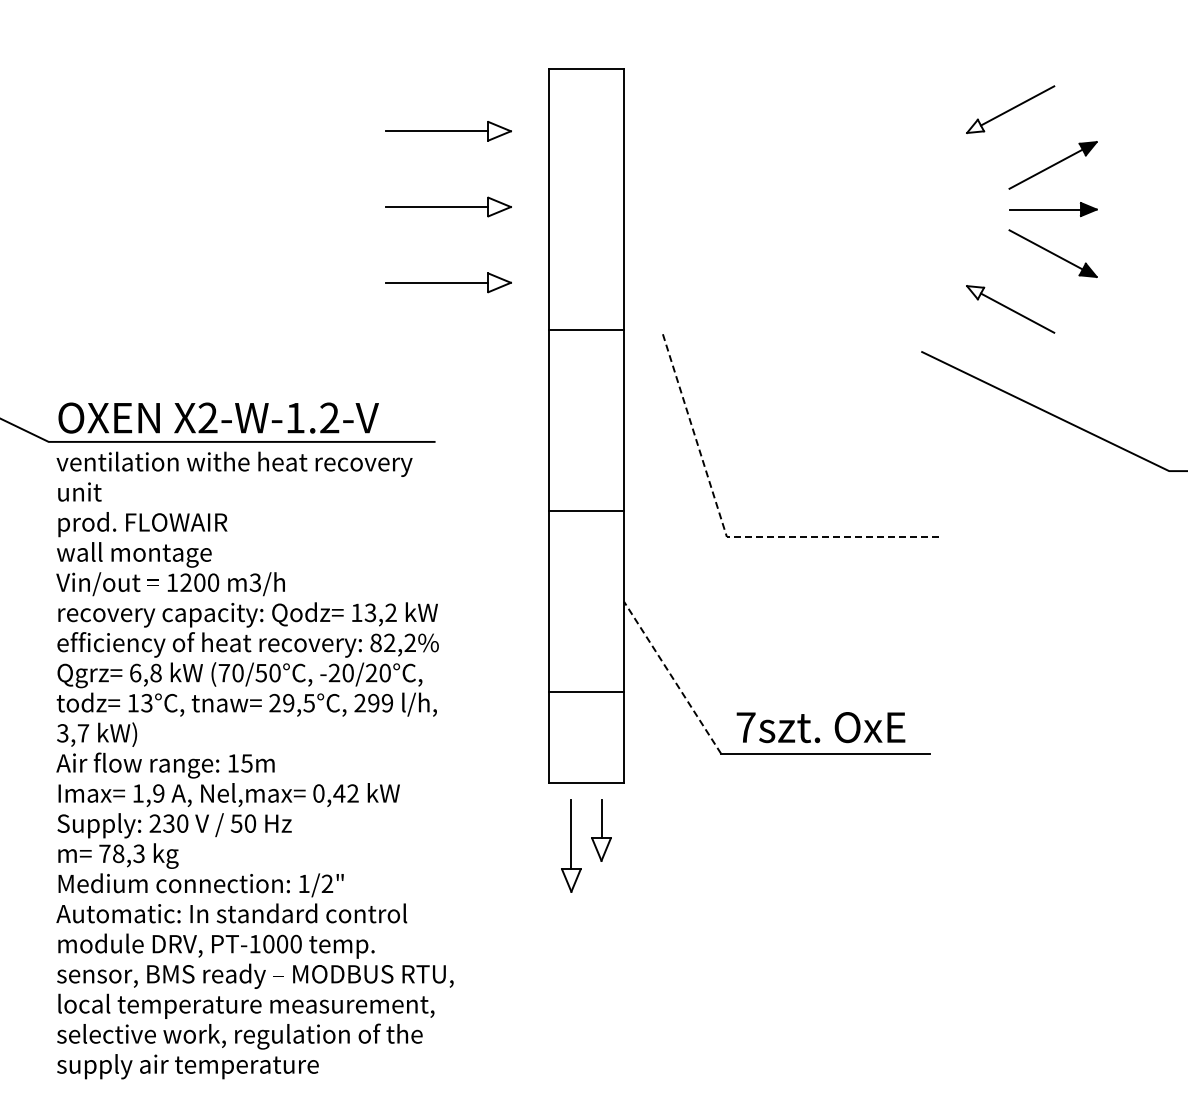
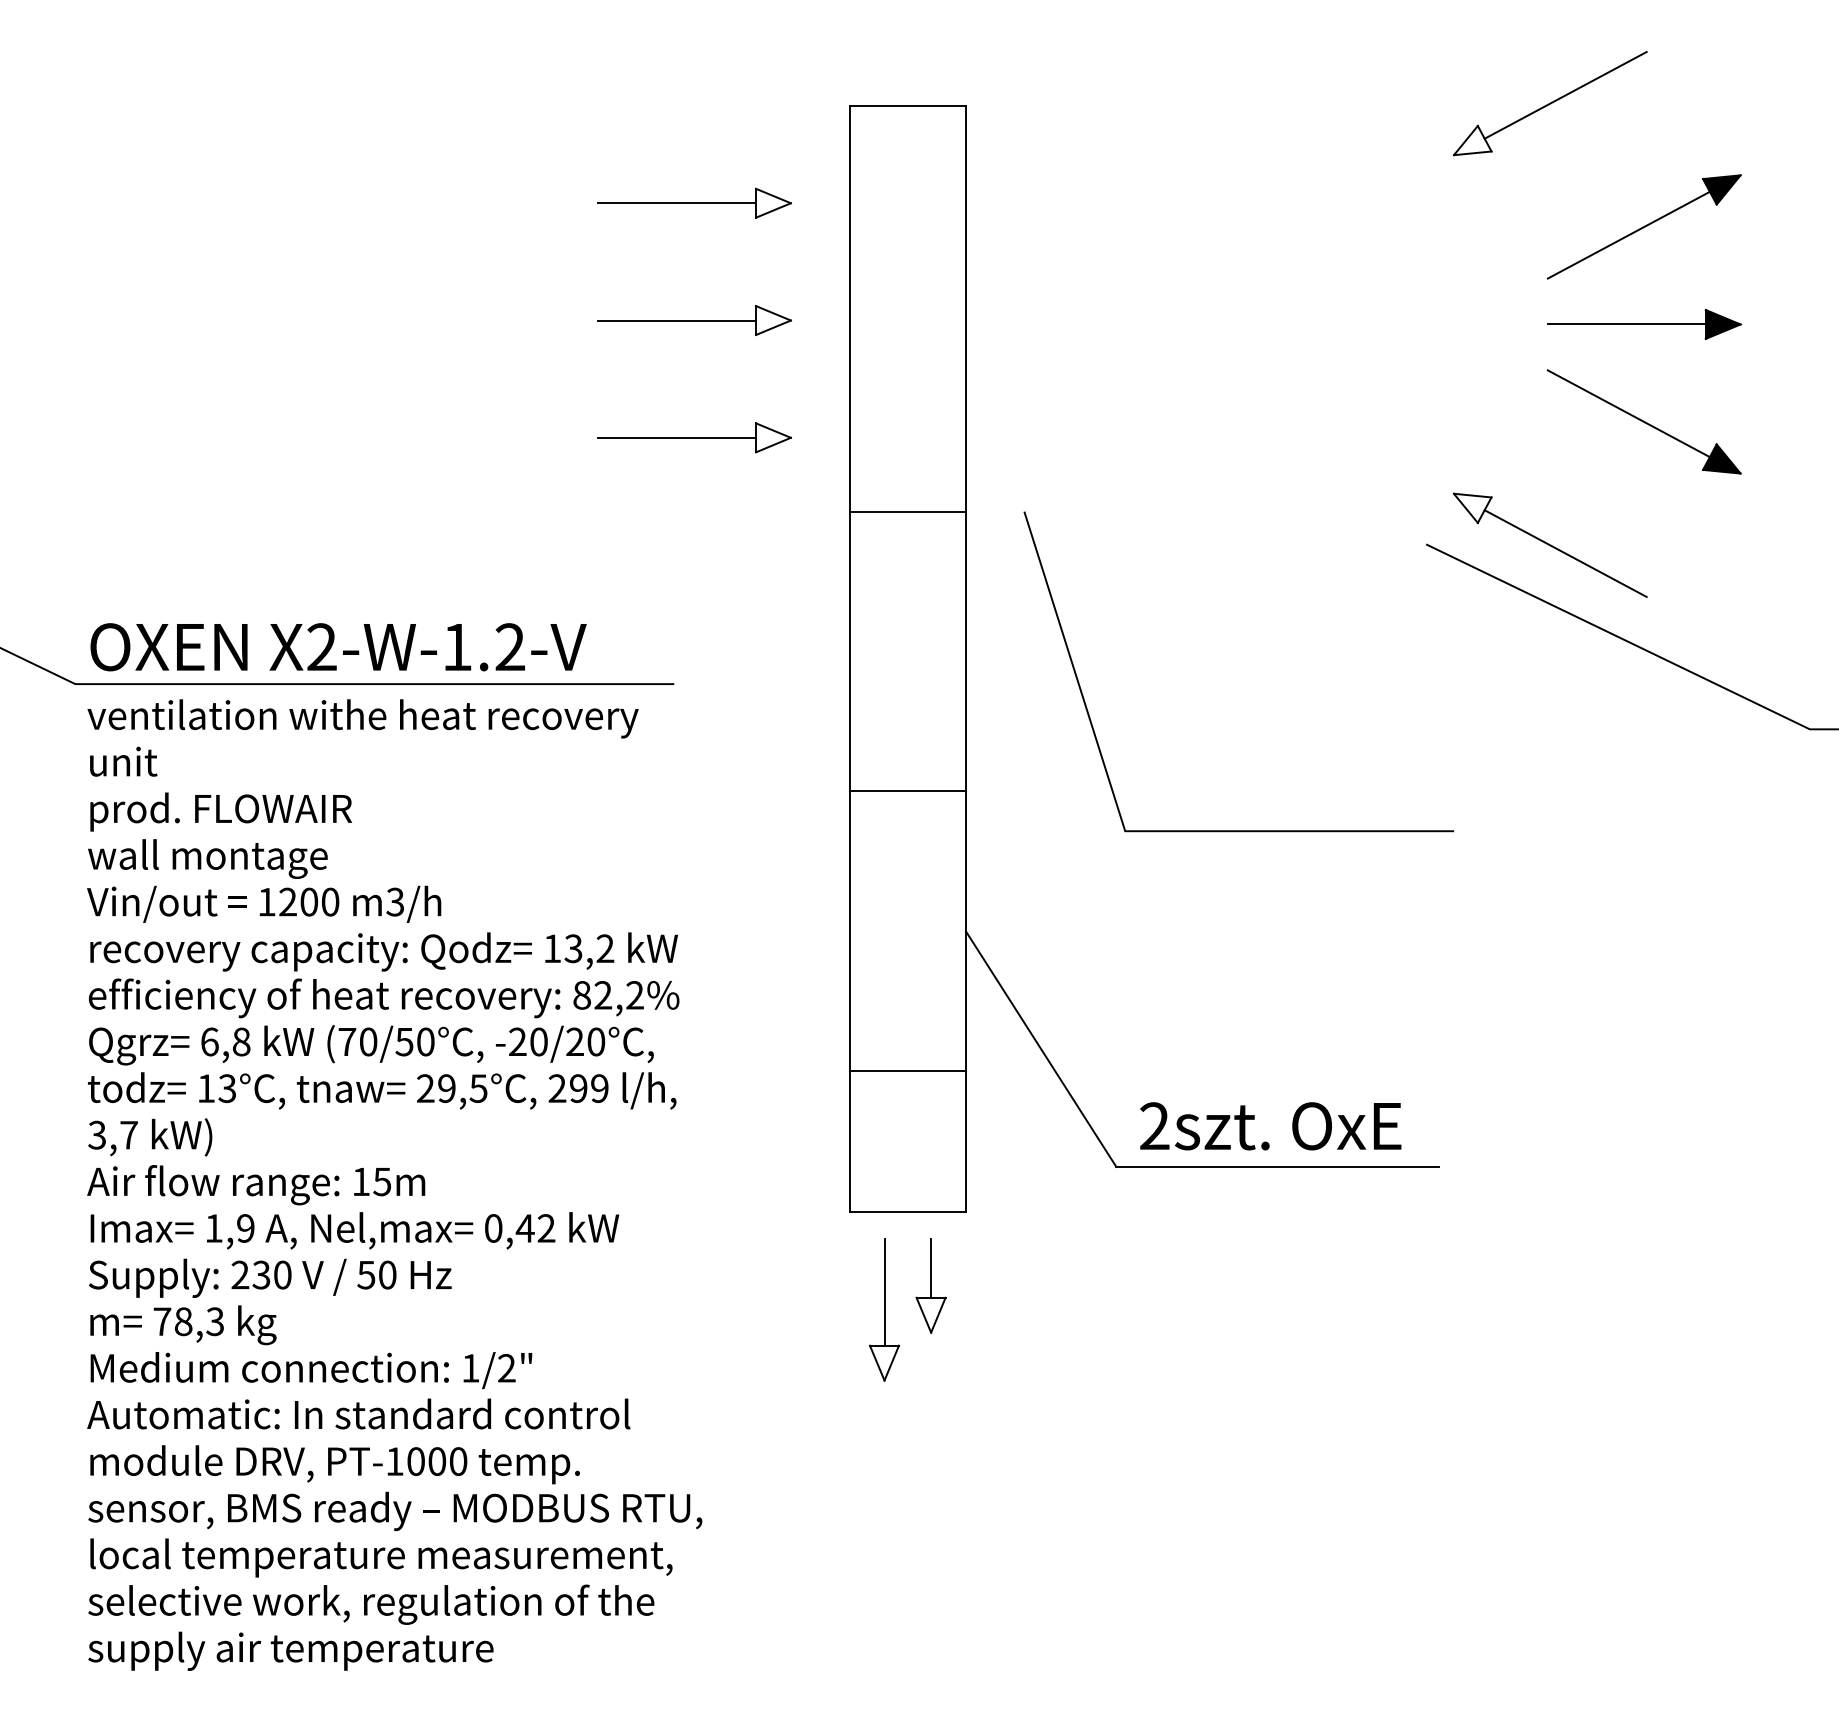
part: (1031, 209) -> (1596, 324), size x1.43
line: (726, 535) -> (1124, 828), dashed -> solid
line: (672, 677) -> (1041, 1048), dashed -> solid
text: (745, 727) -> (1154, 1126), 7szt. -> 2szt.

